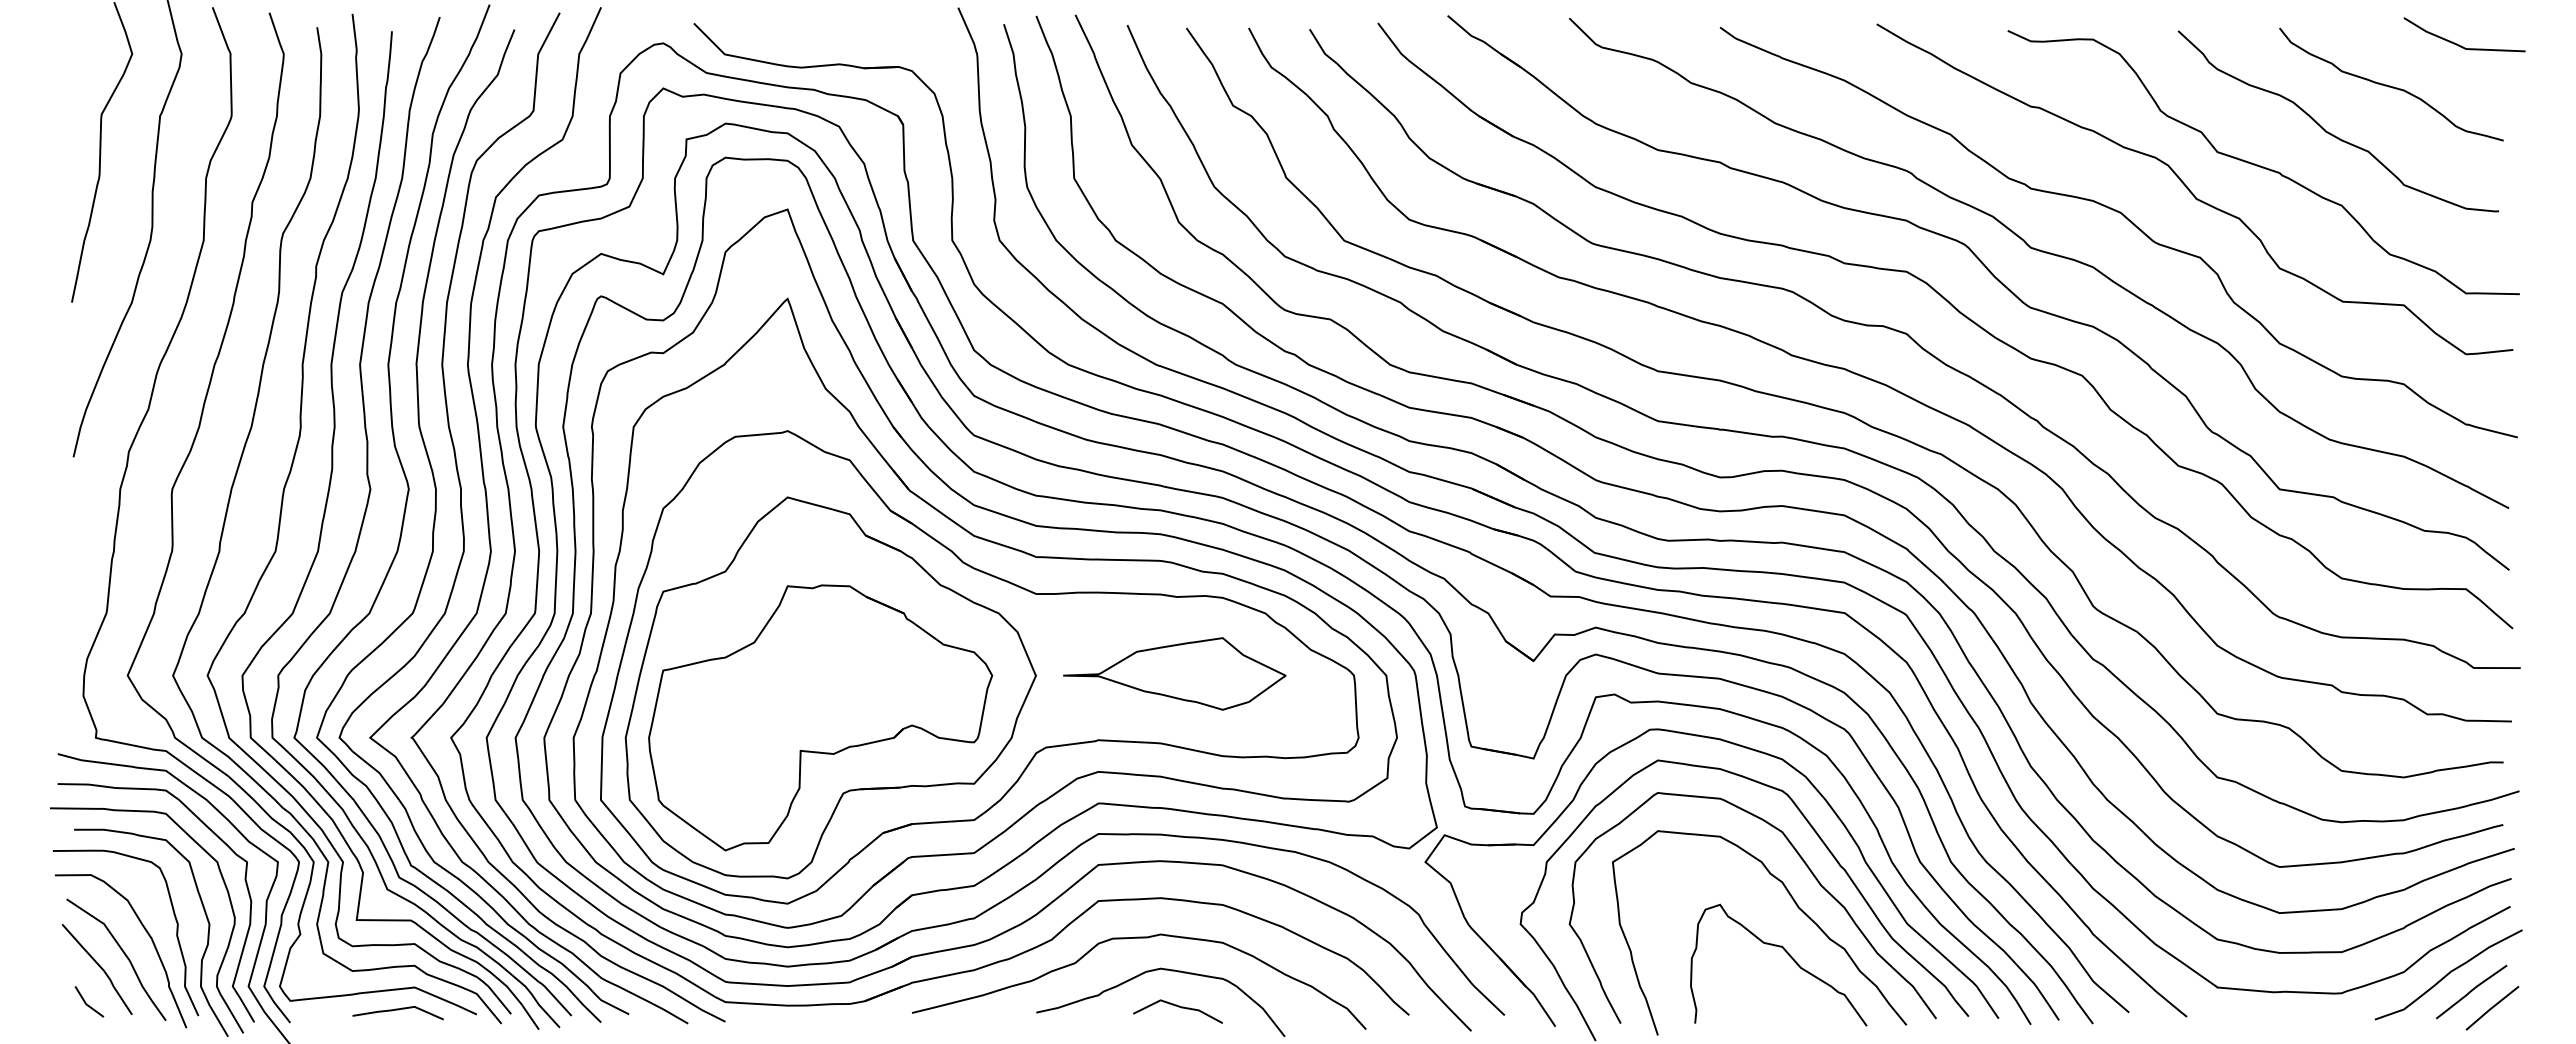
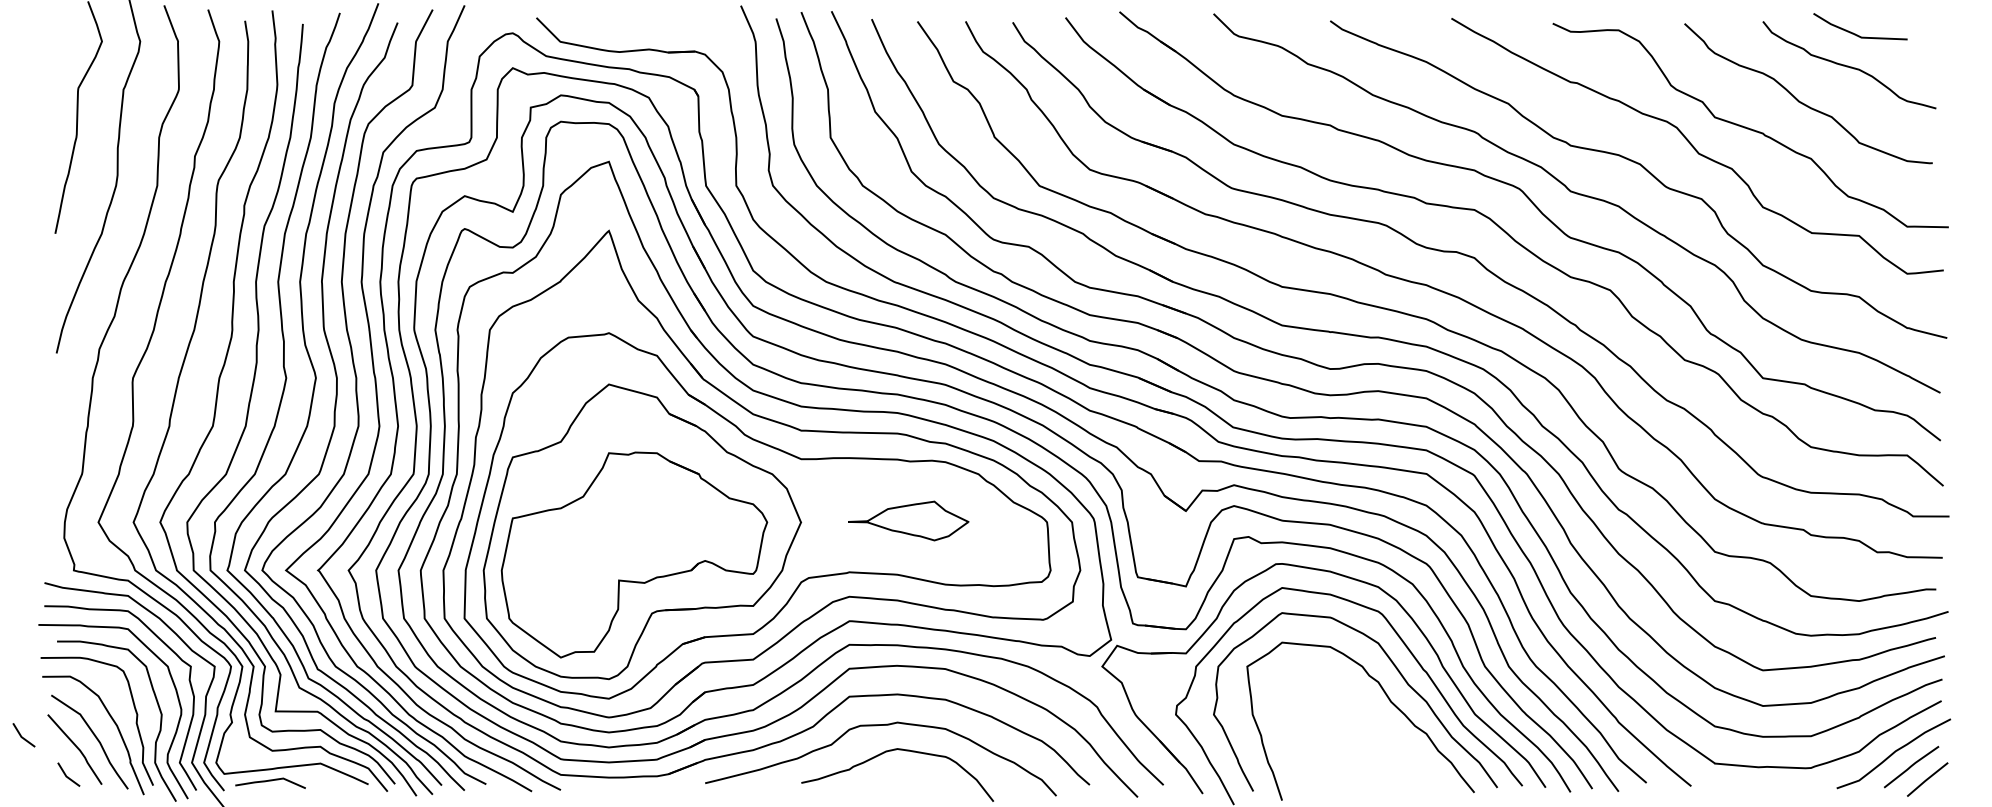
curve: (2459, 44) -> (1856, 34), moved
part: (1174, 673) -> (908, 520), size x0.7
line: (28, 951) -> (21, 735), added
curve: (1787, 954) -> (1382, 738), removed
line: (1178, 1007) -> (911, 779), removed
line: (397, 1010) -> (270, 781), moved

